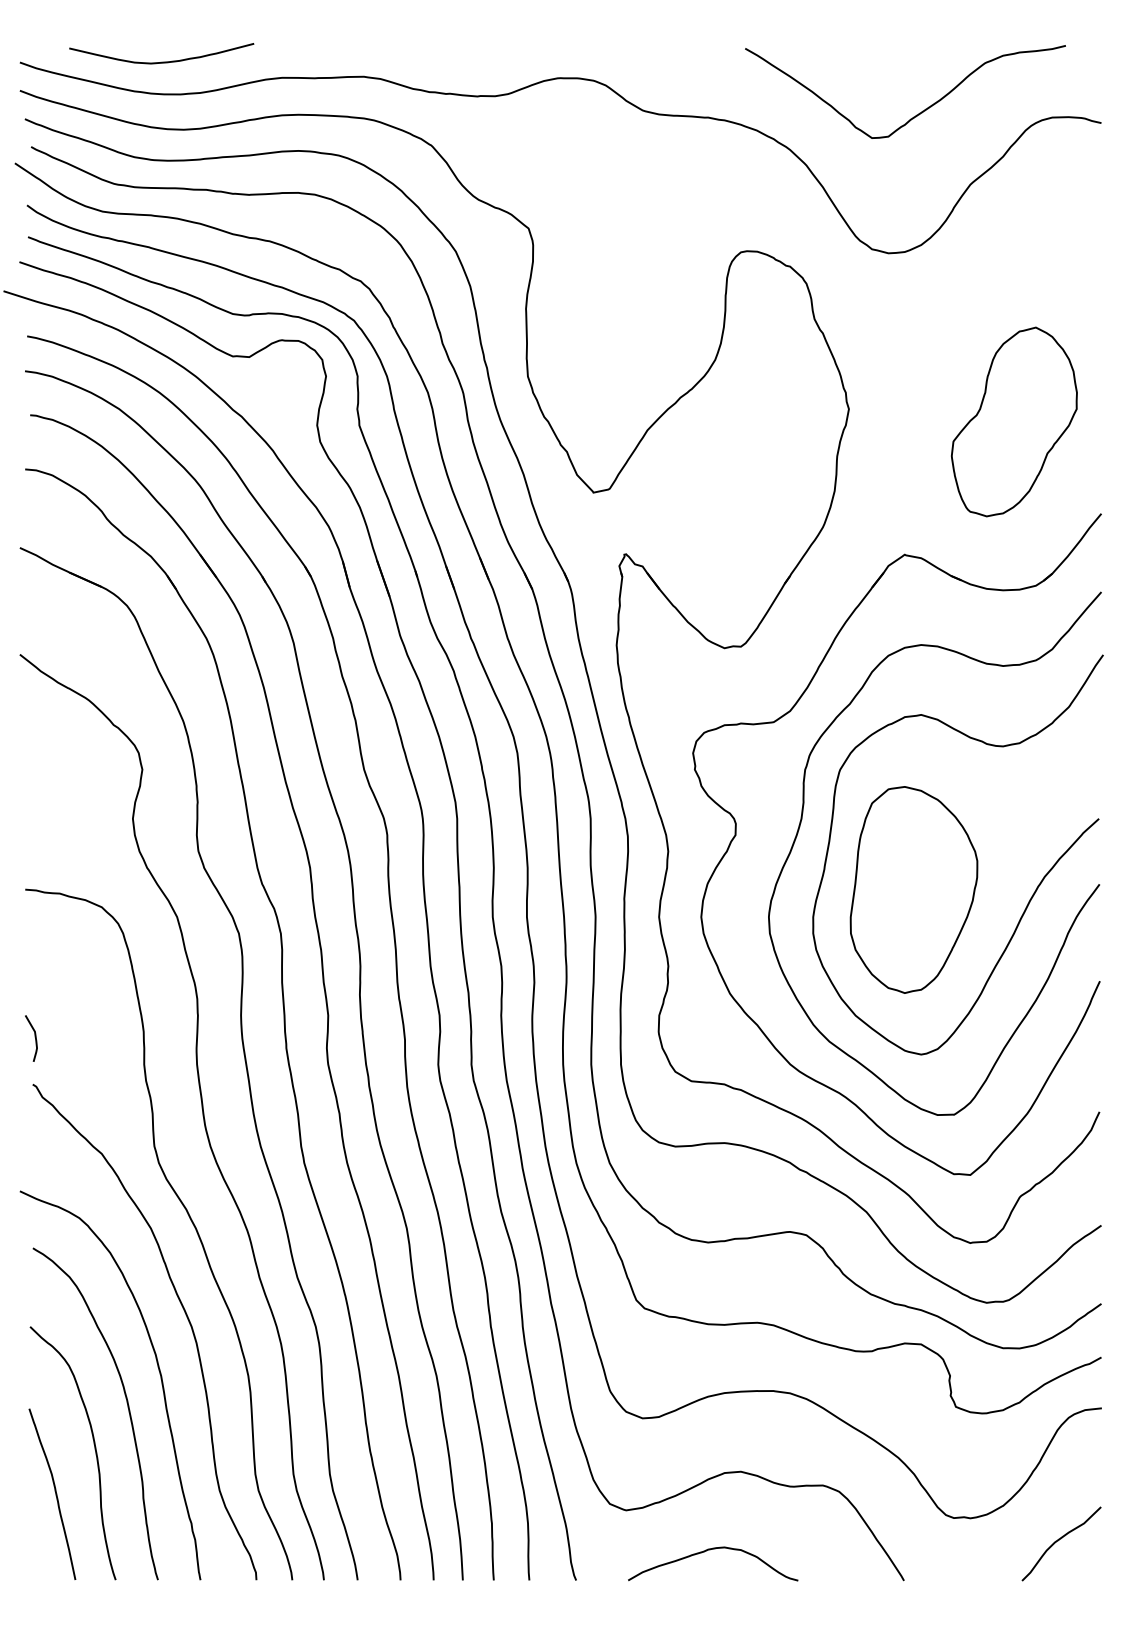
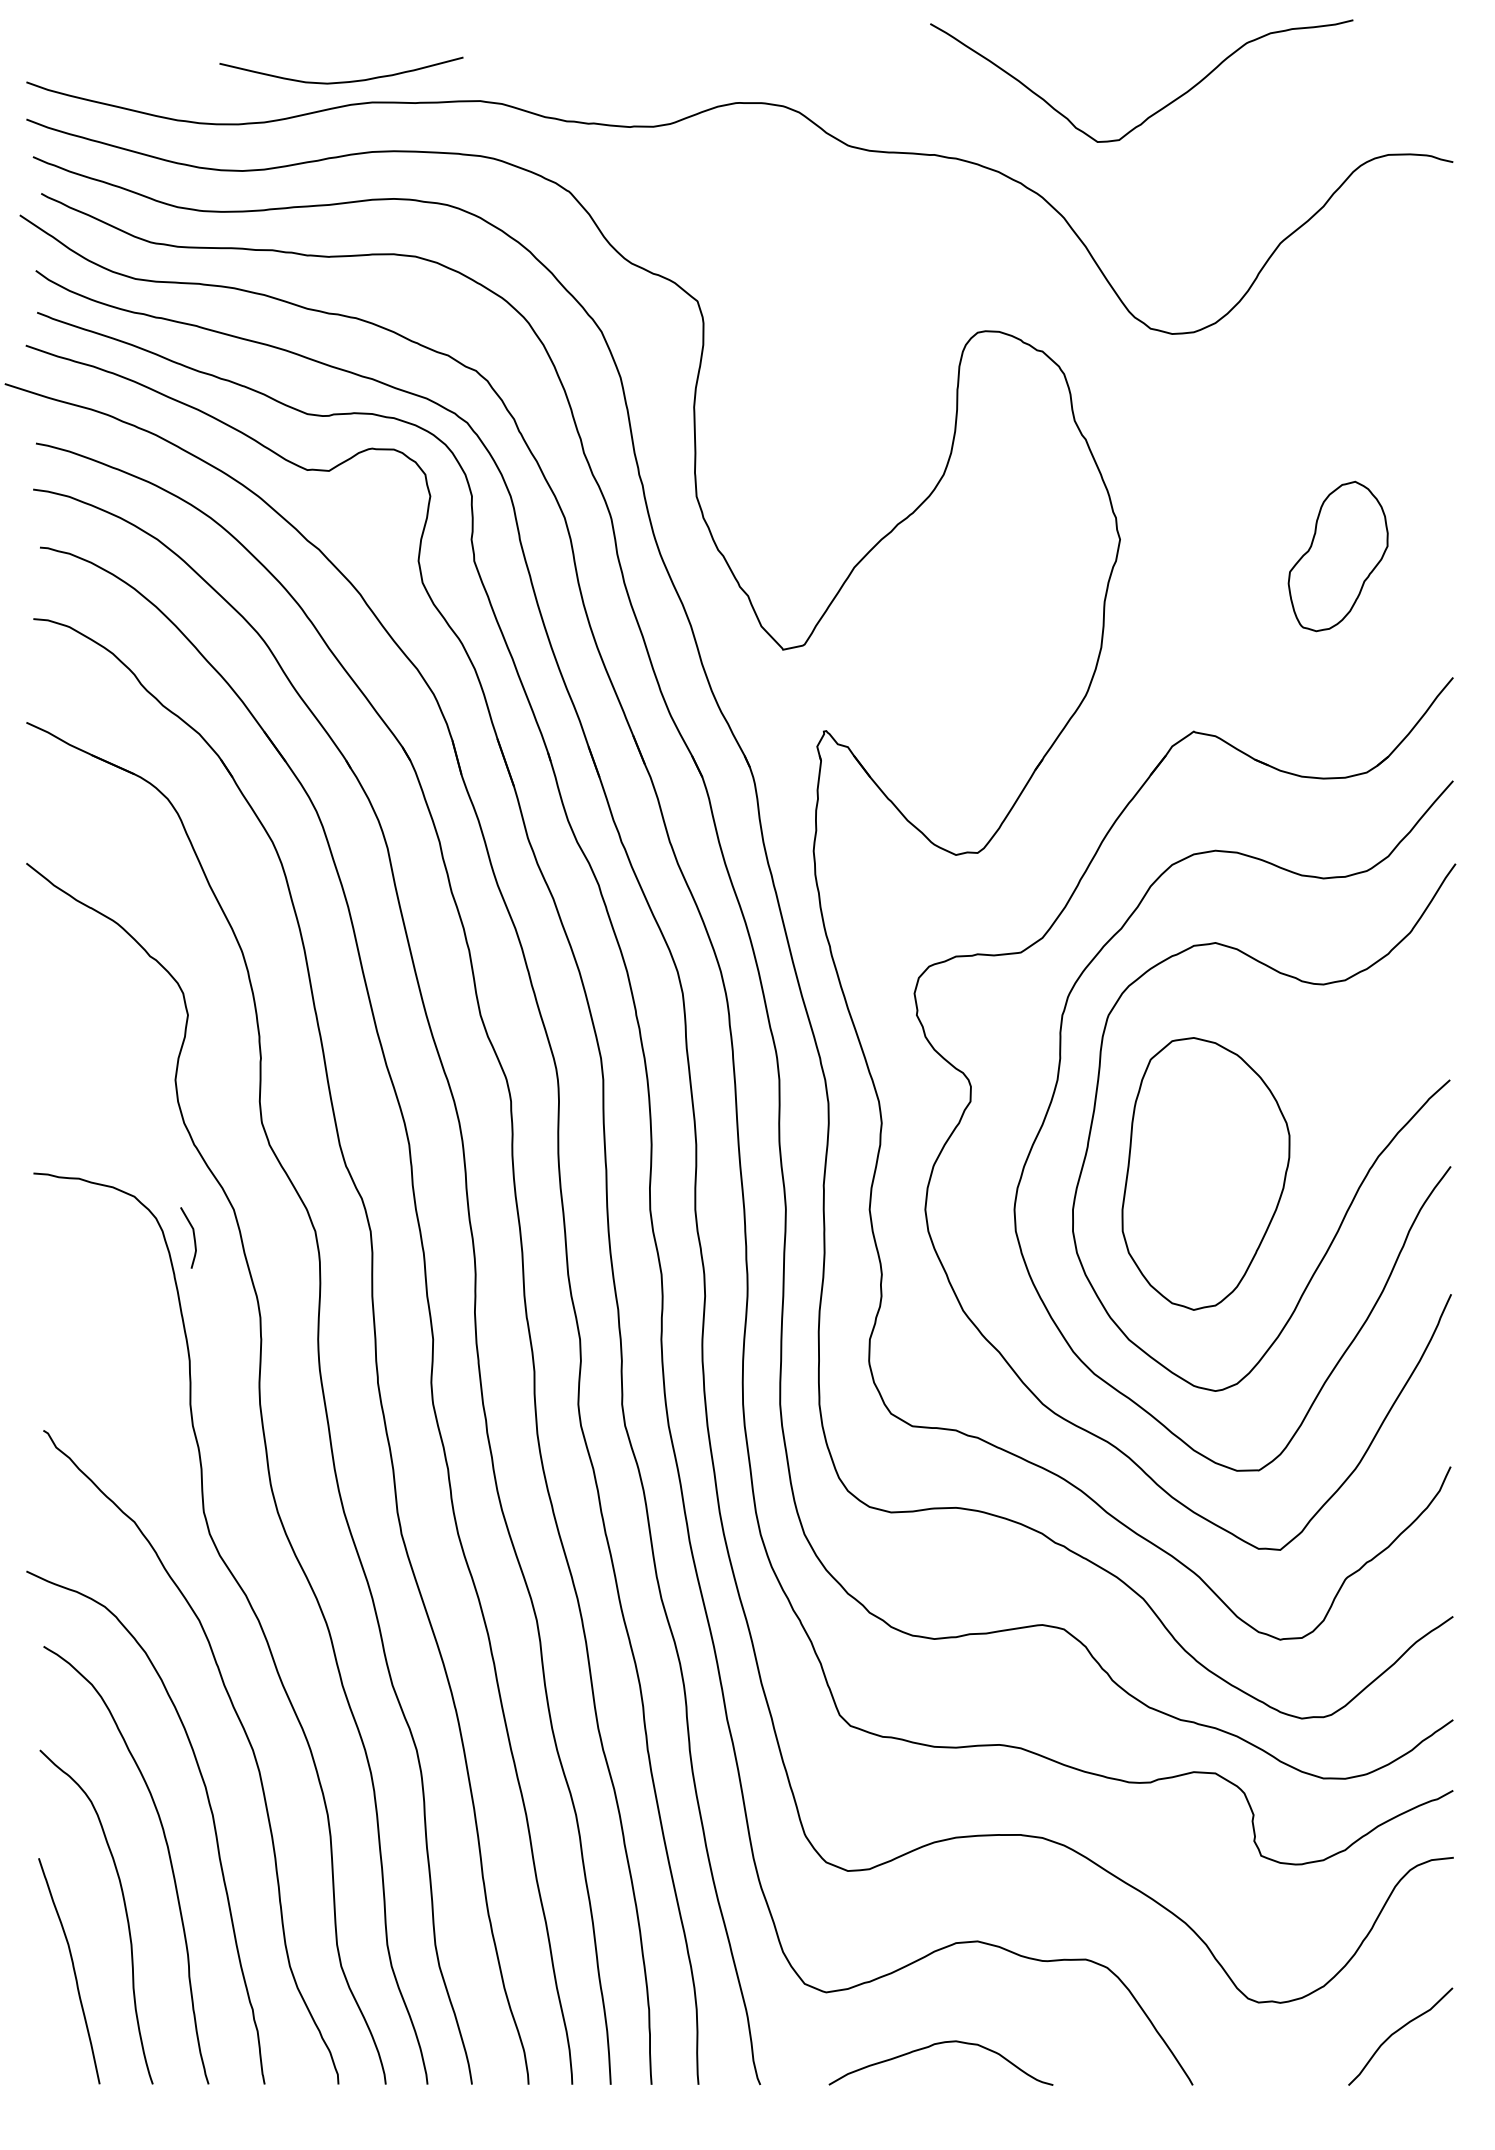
curve: (161, 61) -> (341, 81), moved
curve: (919, 112) -> (1160, 108), moved
part: (1013, 421) -> (1337, 556), size x0.6
curve: (35, 1038) -> (193, 1237), moved

